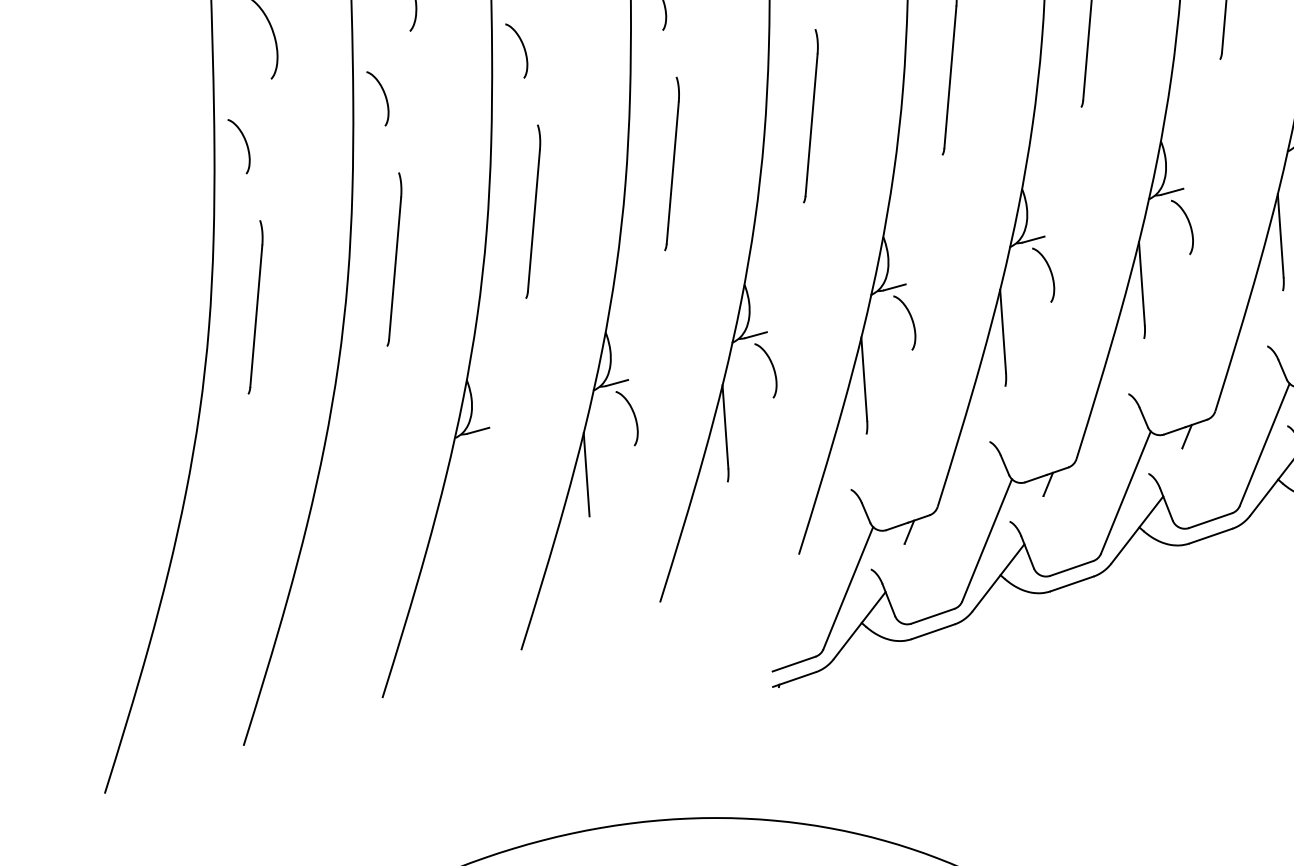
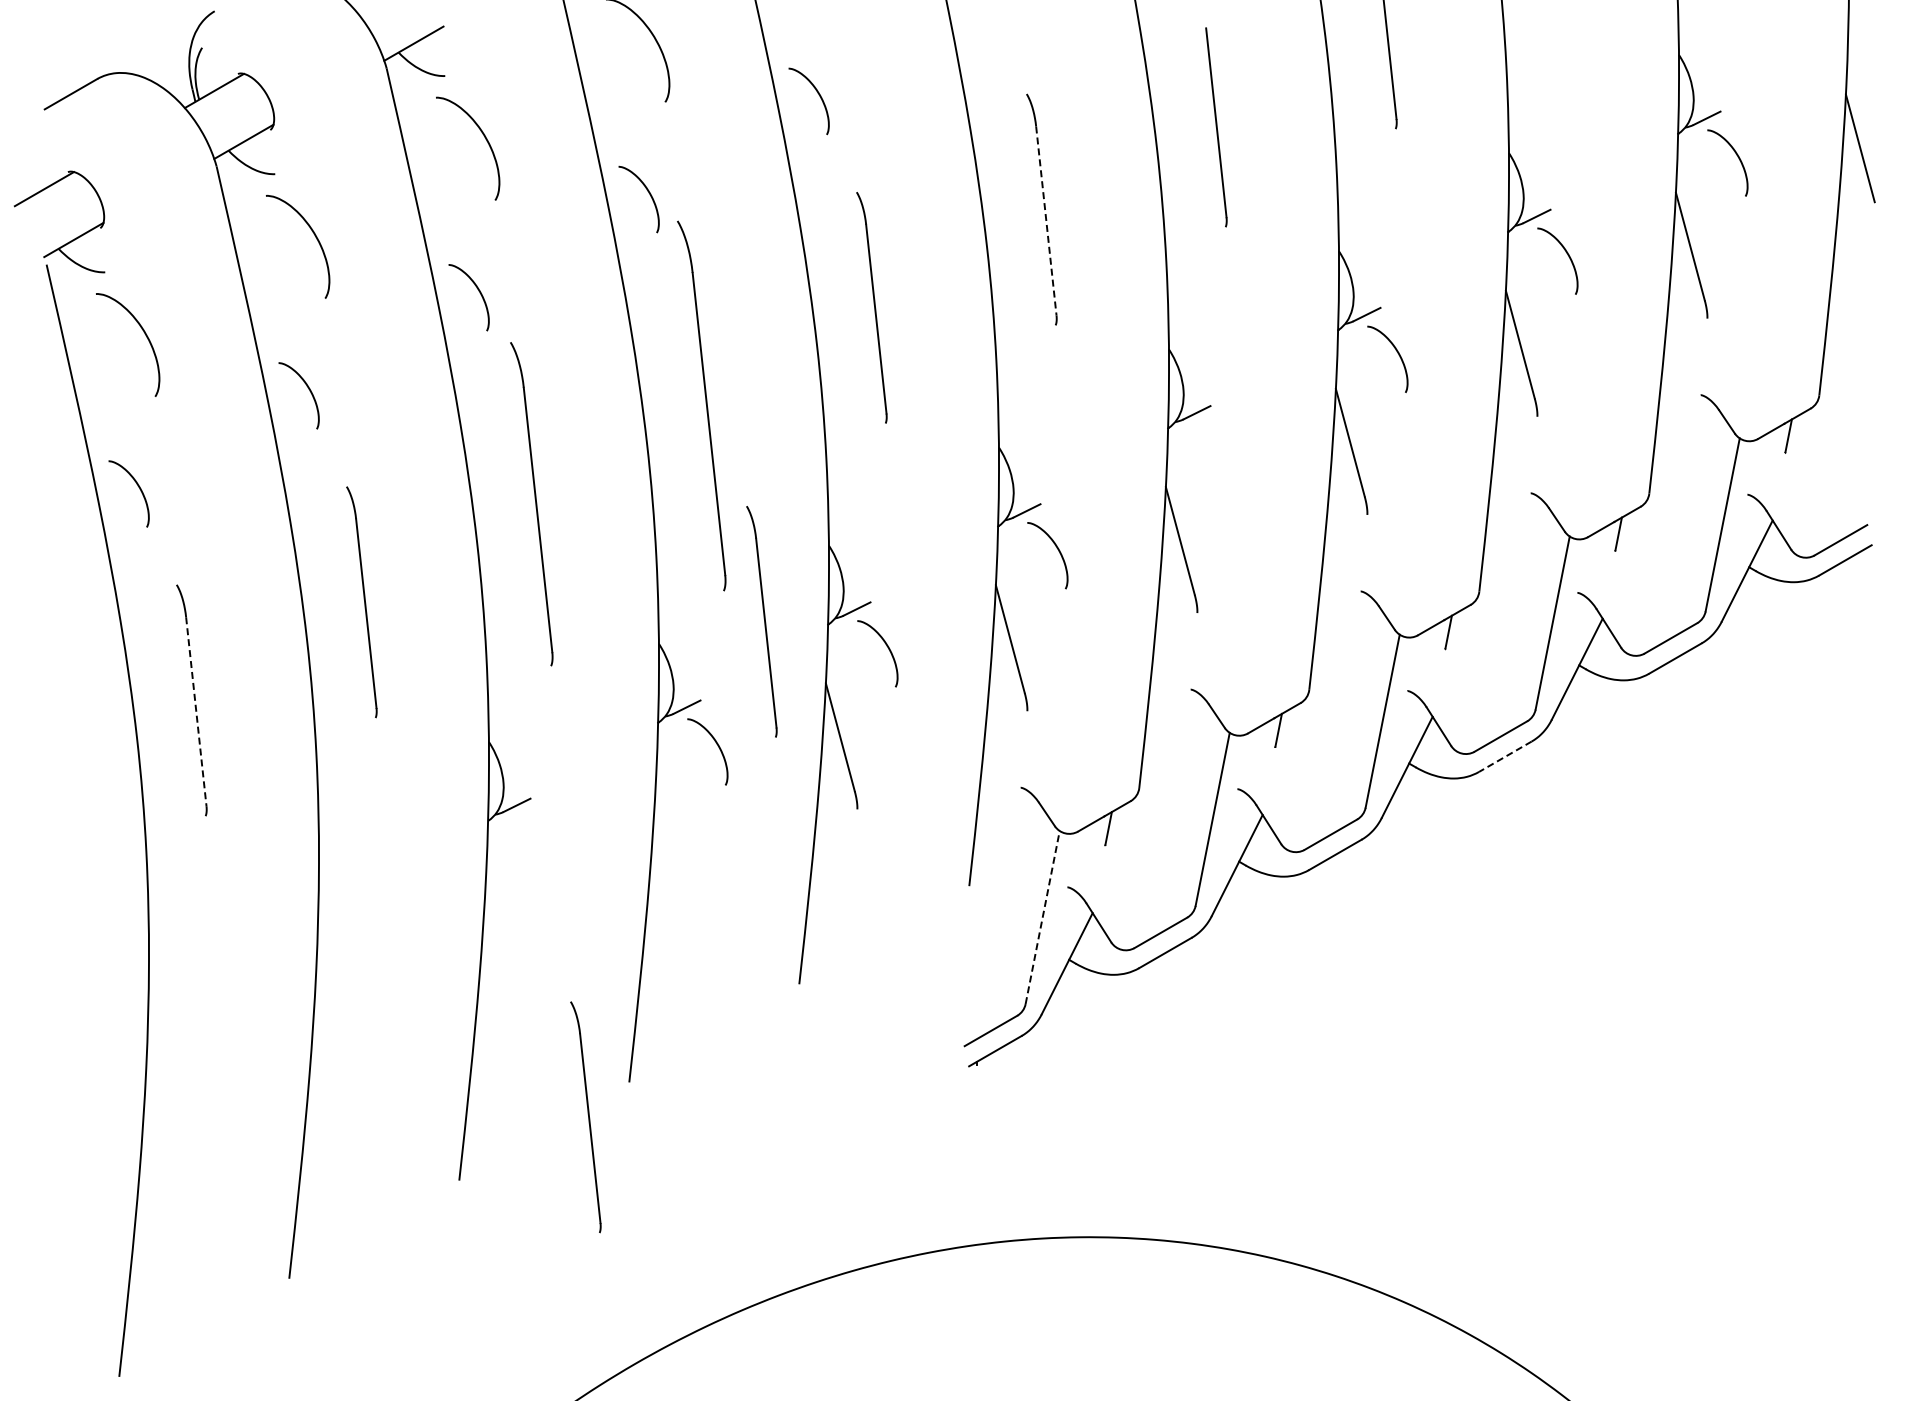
line: (950, 77) -> (1046, 221), solid -> dashed
part: (670, 163) -> (701, 405), size x1.6
part: (532, 211) -> (531, 503), size x1.4
curve: (1050, 272) -> (1227, 451), removed
line: (256, 316) -> (196, 711), solid -> dashed
part: (684, 330) -> (761, 621), added
line: (586, 474) -> (669, 835), removed
line: (1210, 535) -> (1504, 756), solid -> dashed
line: (848, 588) -> (1042, 917), solid -> dashed
part: (484, 669) -> (585, 1117), added

